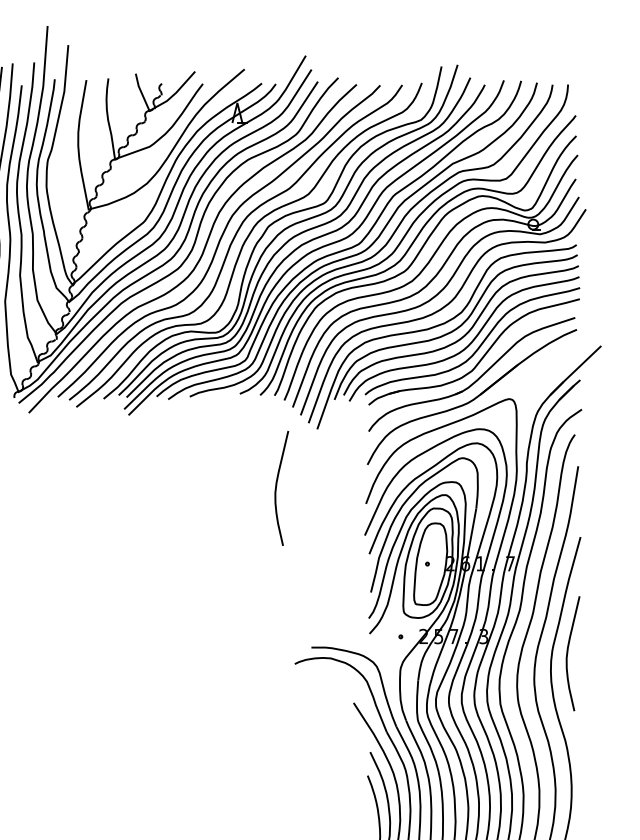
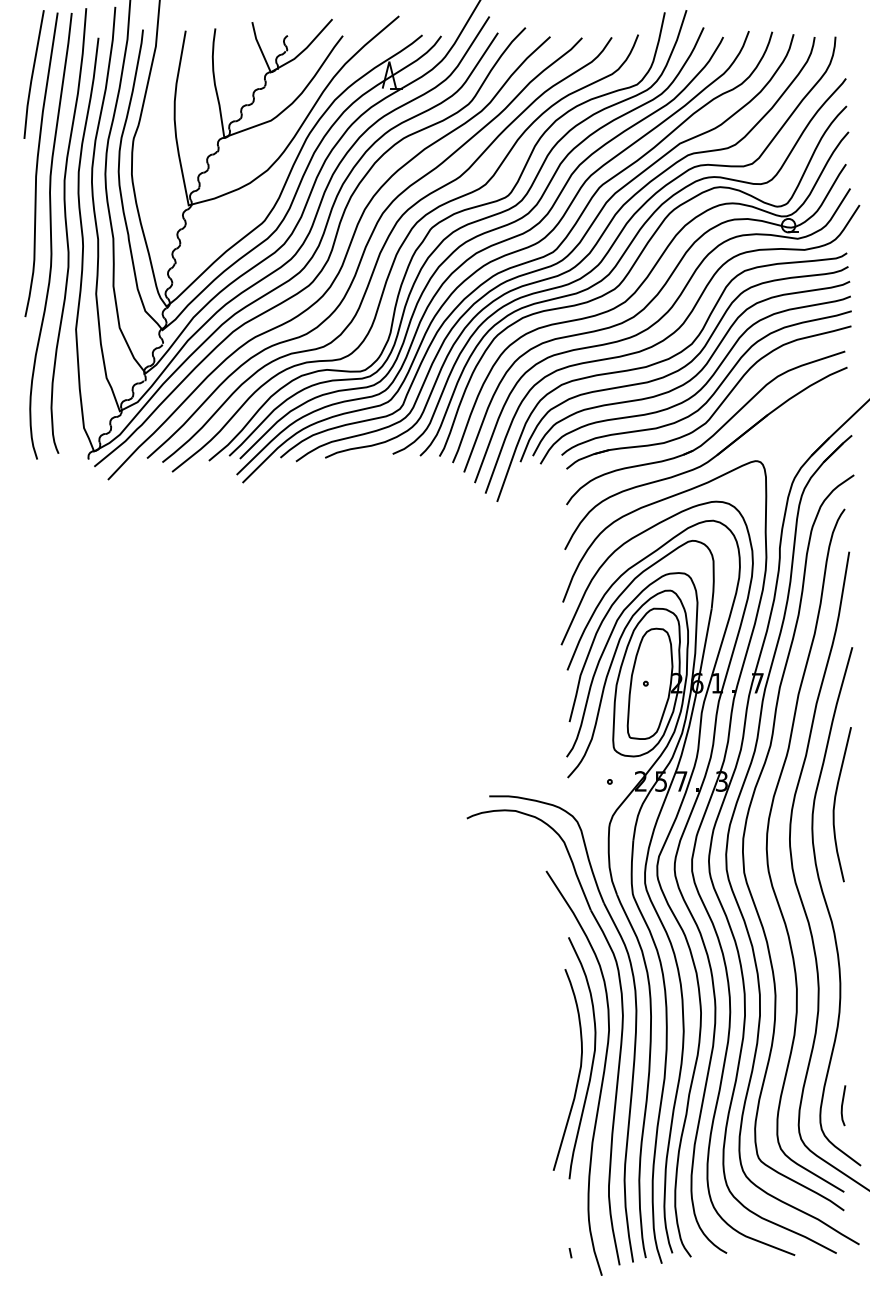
curve: (276, 488) -> (442, 581), removed

